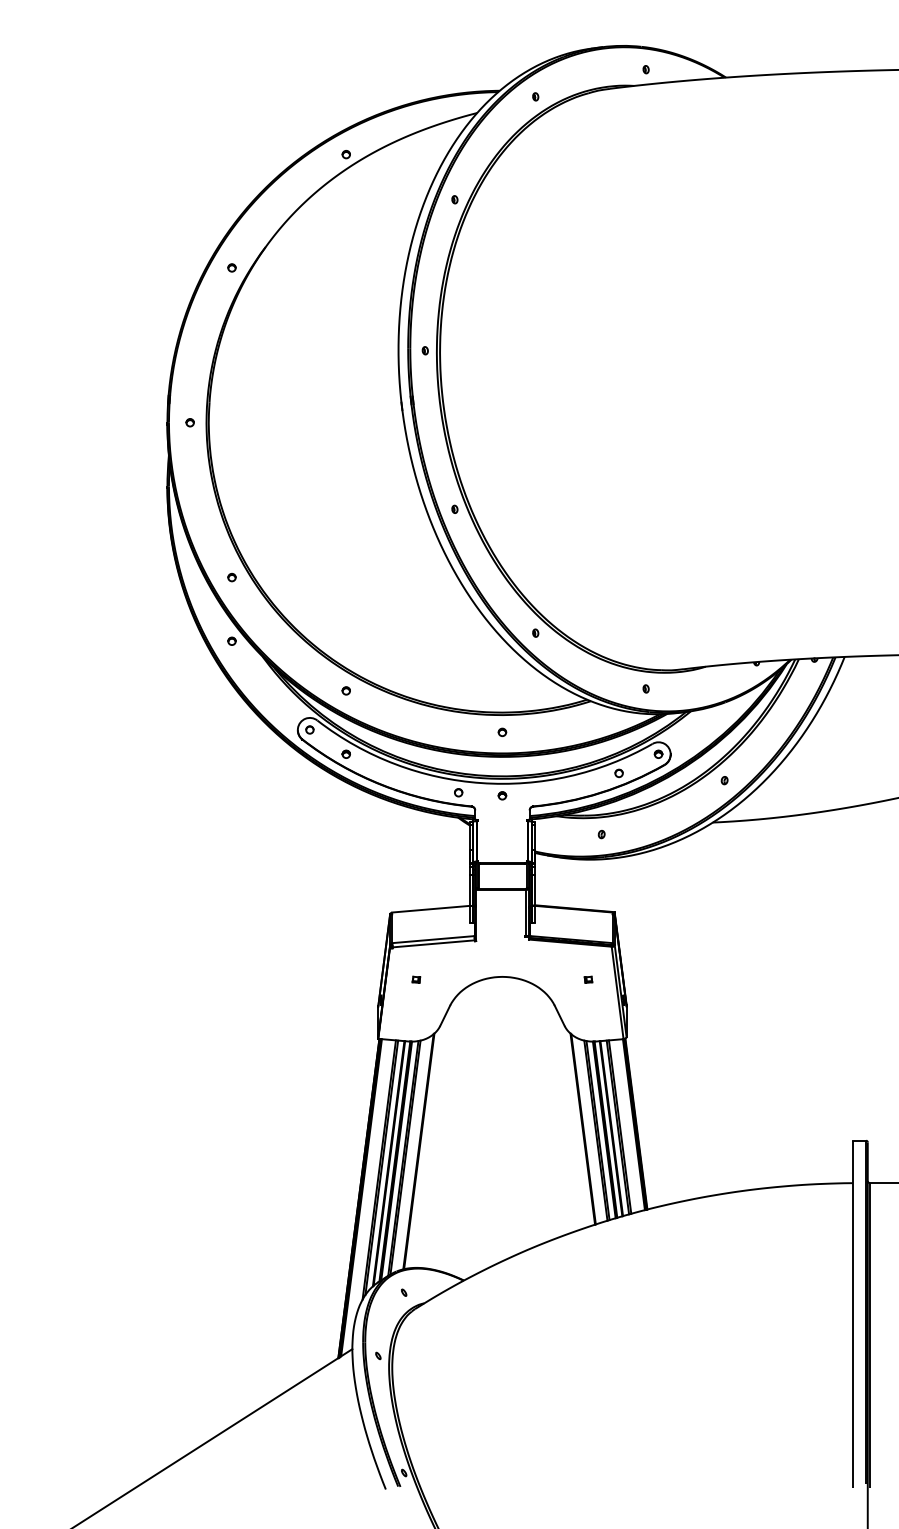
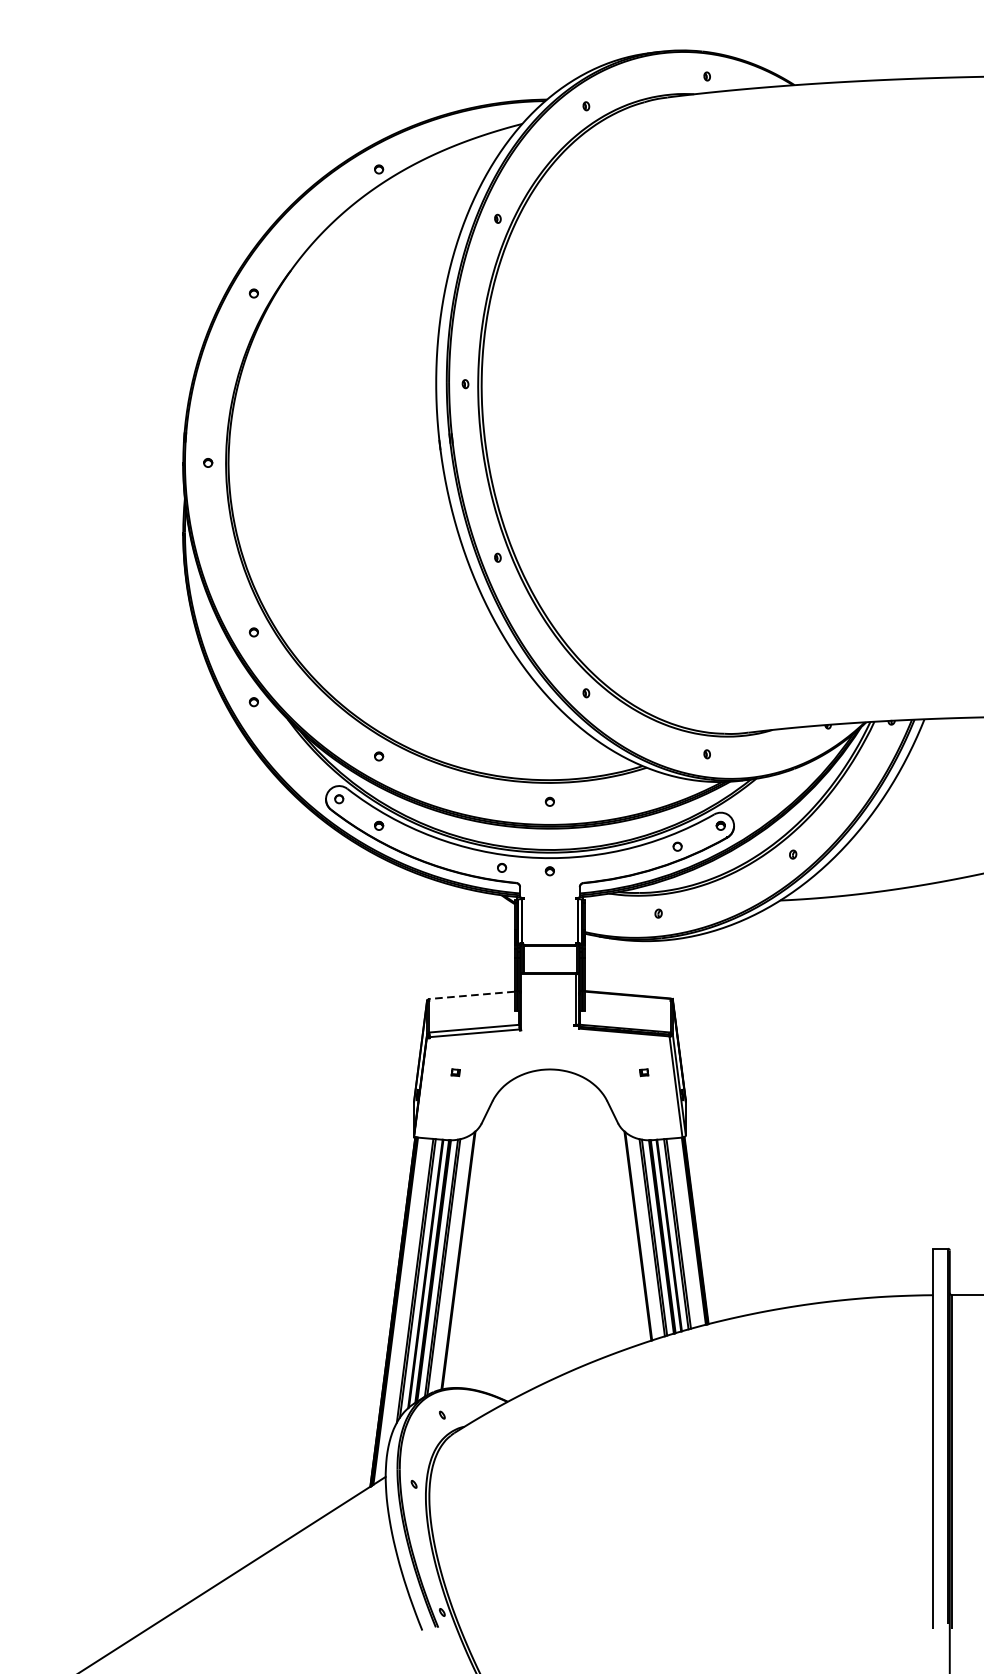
line: (430, 909) -> (471, 995), solid -> dashed

